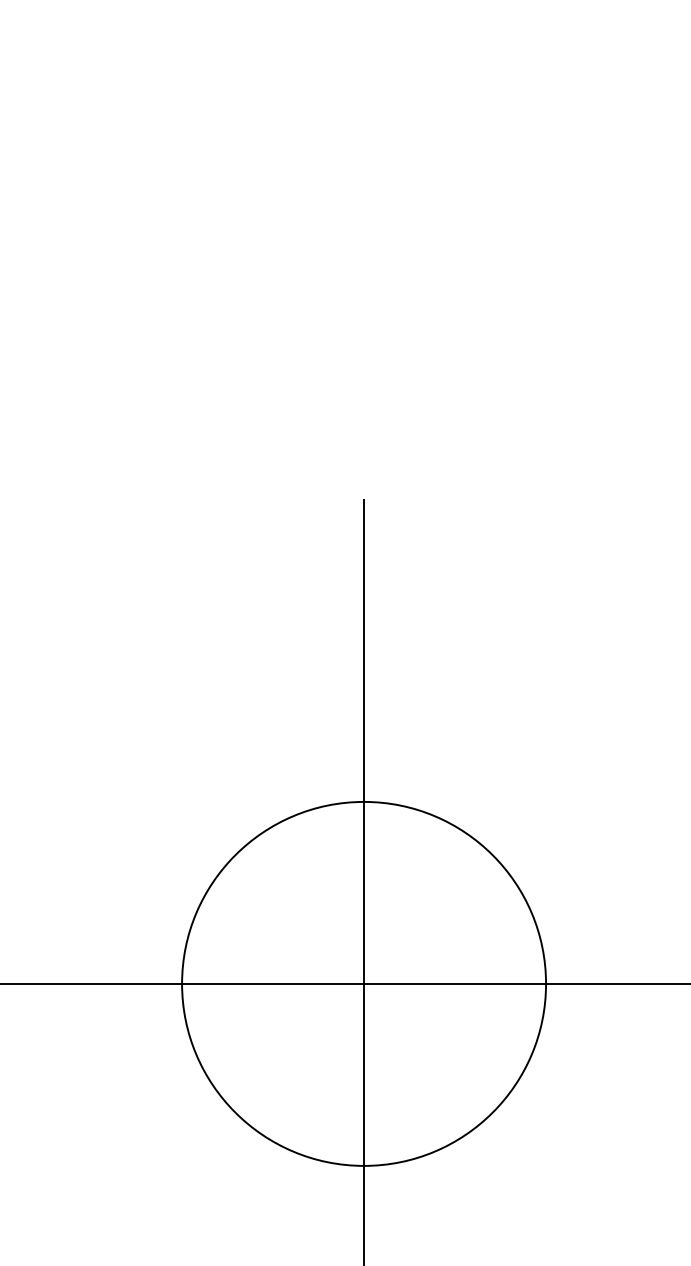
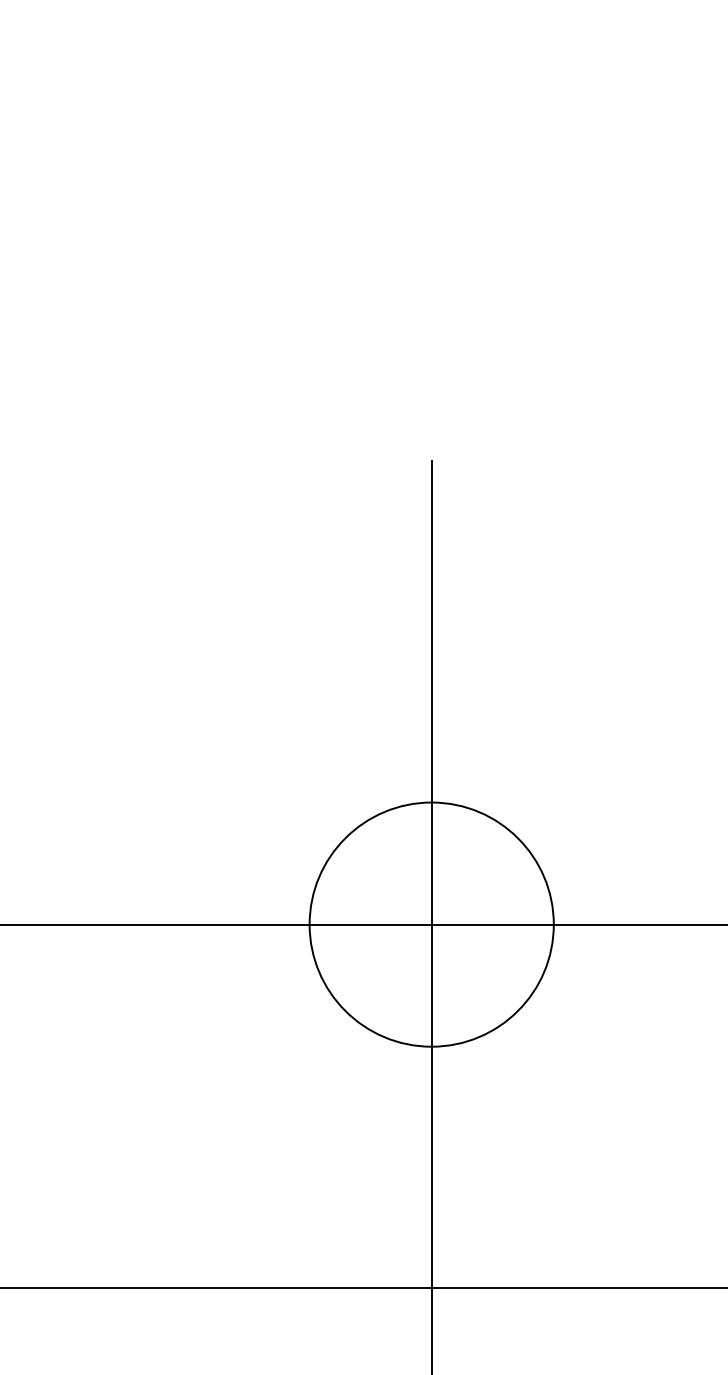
circle: (363, 983) -> (431, 924), size x0.7

